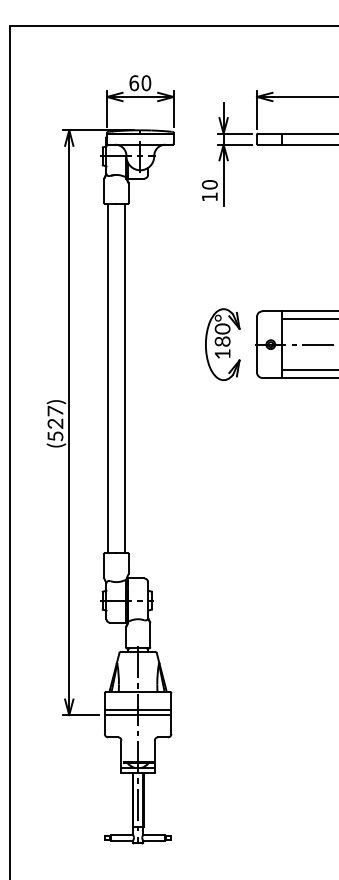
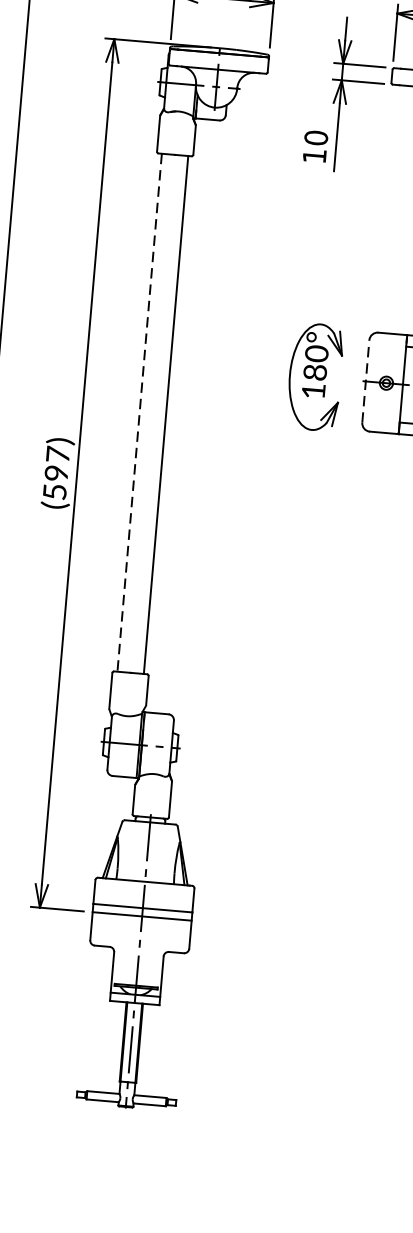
line: (256, 344) -> (365, 381), solid -> dashed
line: (107, 379) -> (139, 414), solid -> dashed
text: (55, 423) -> (56, 472), (527) -> (597)

